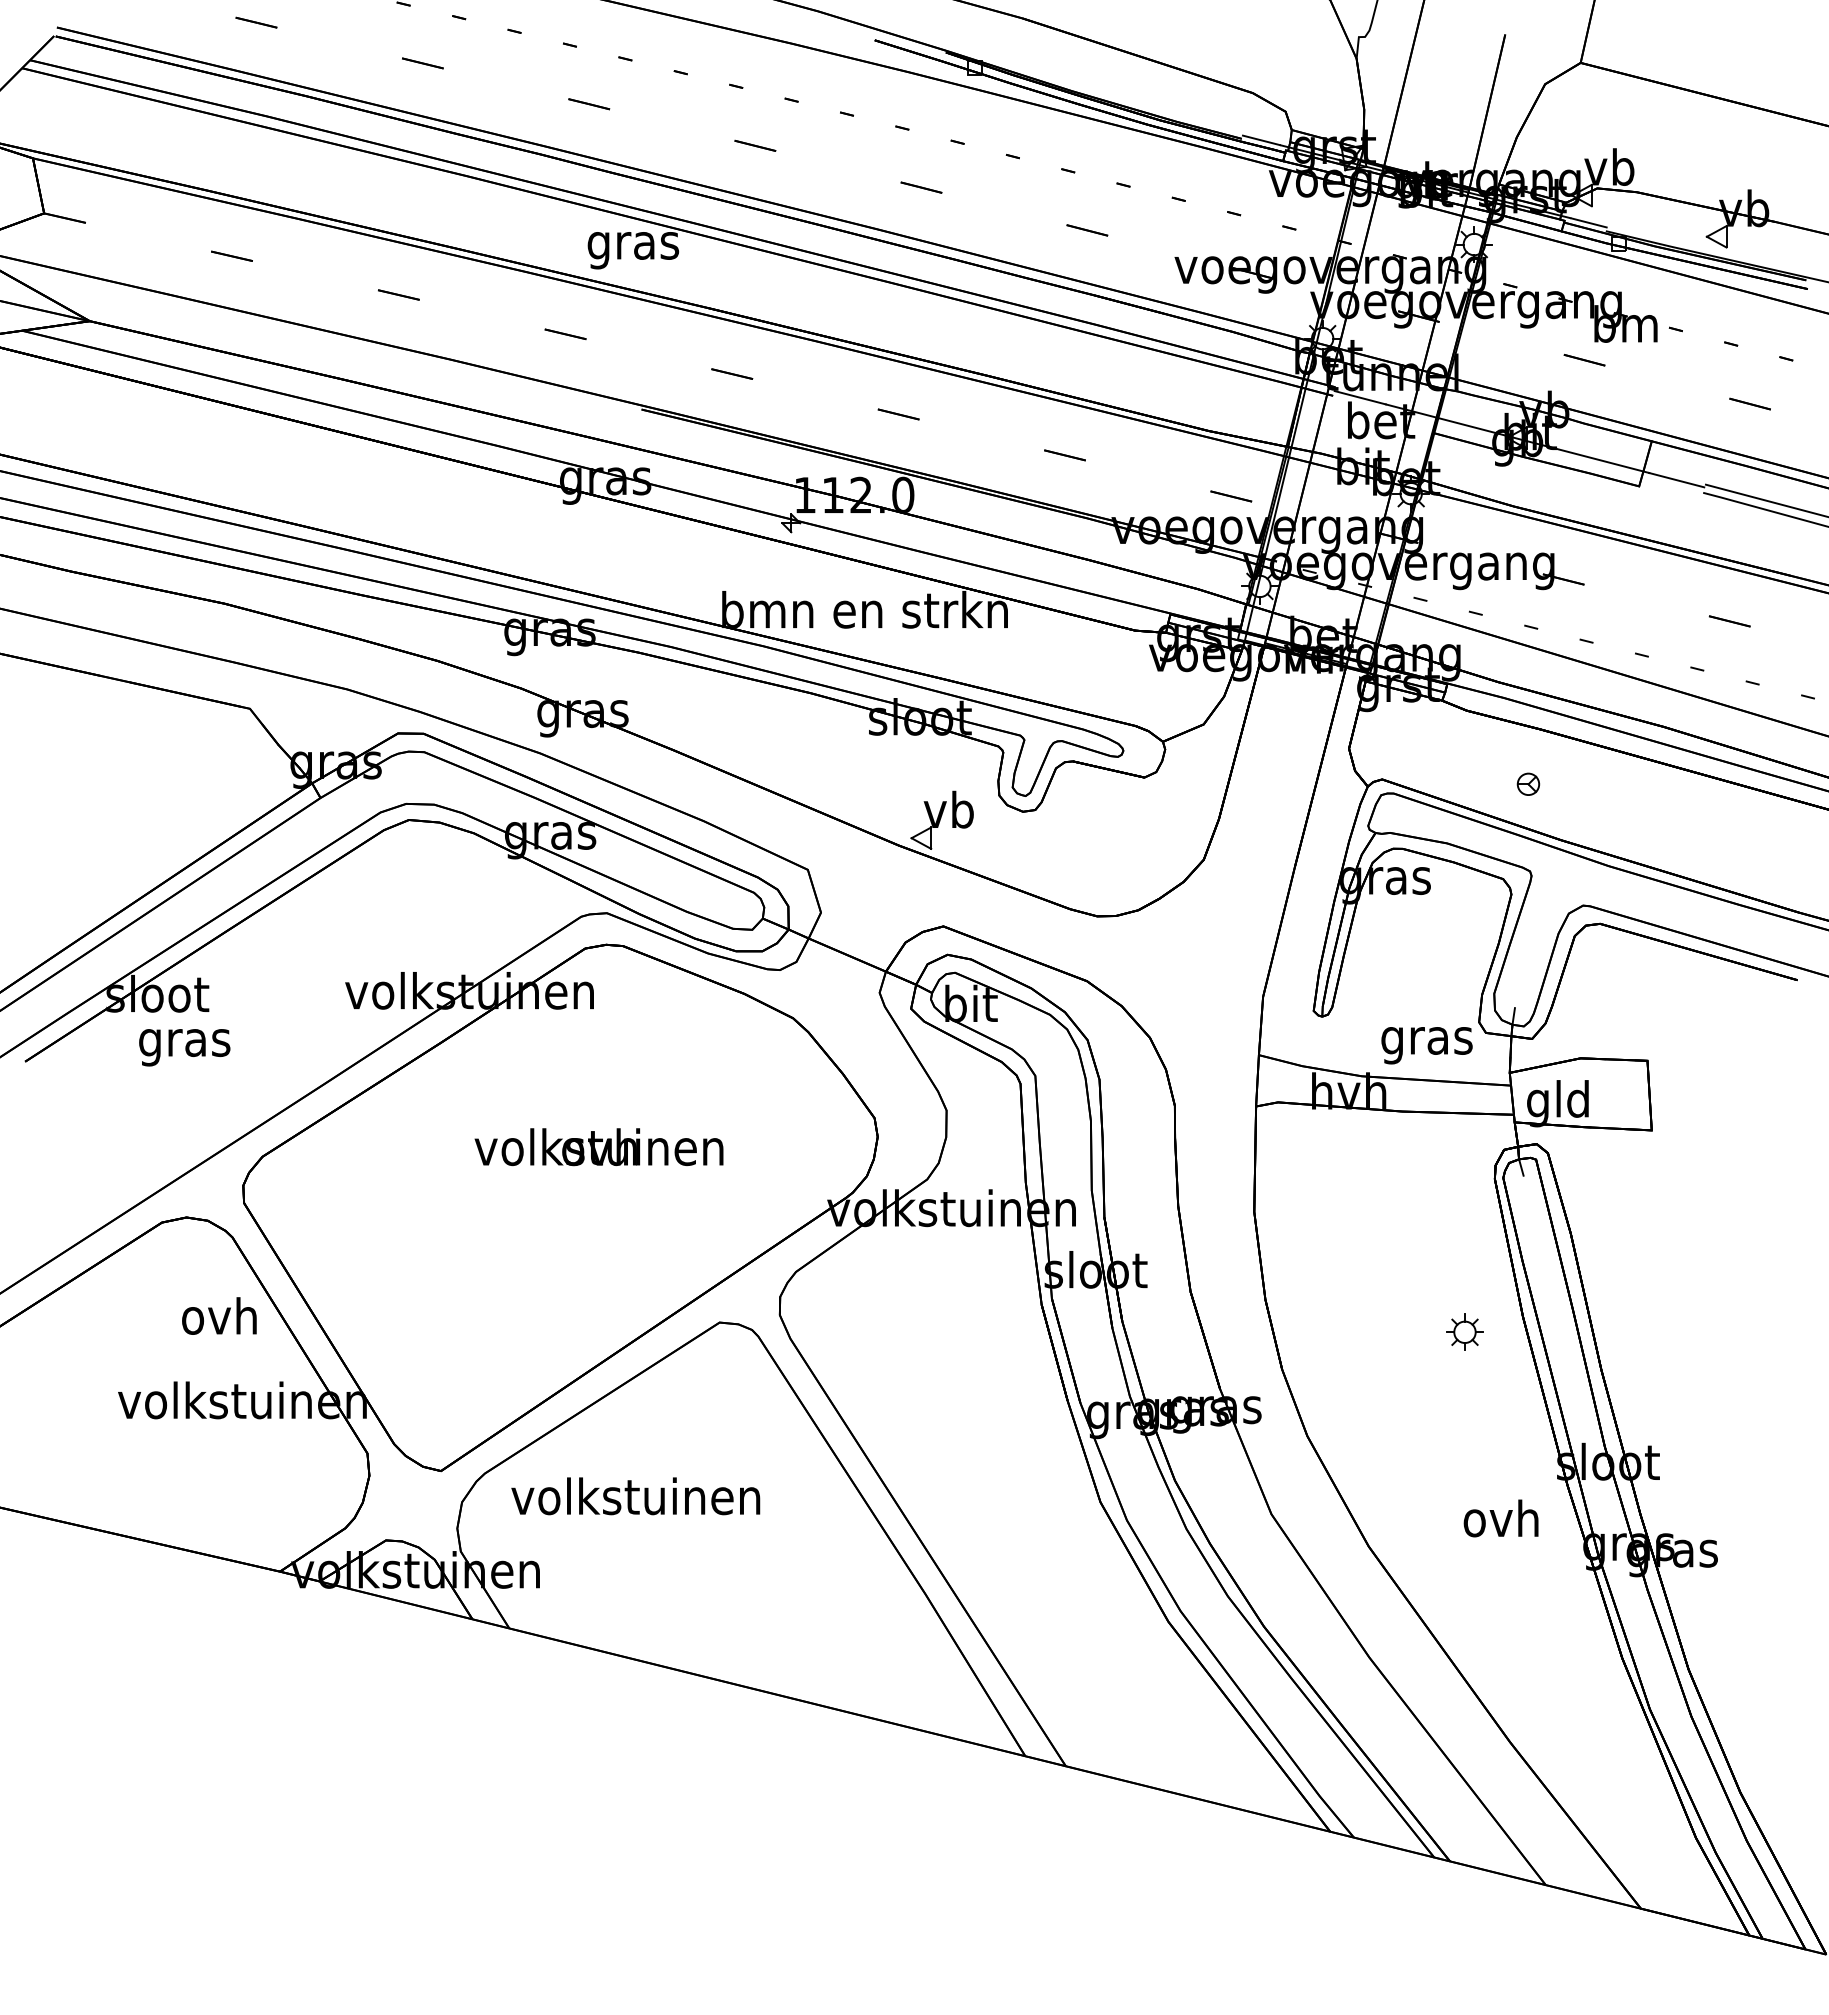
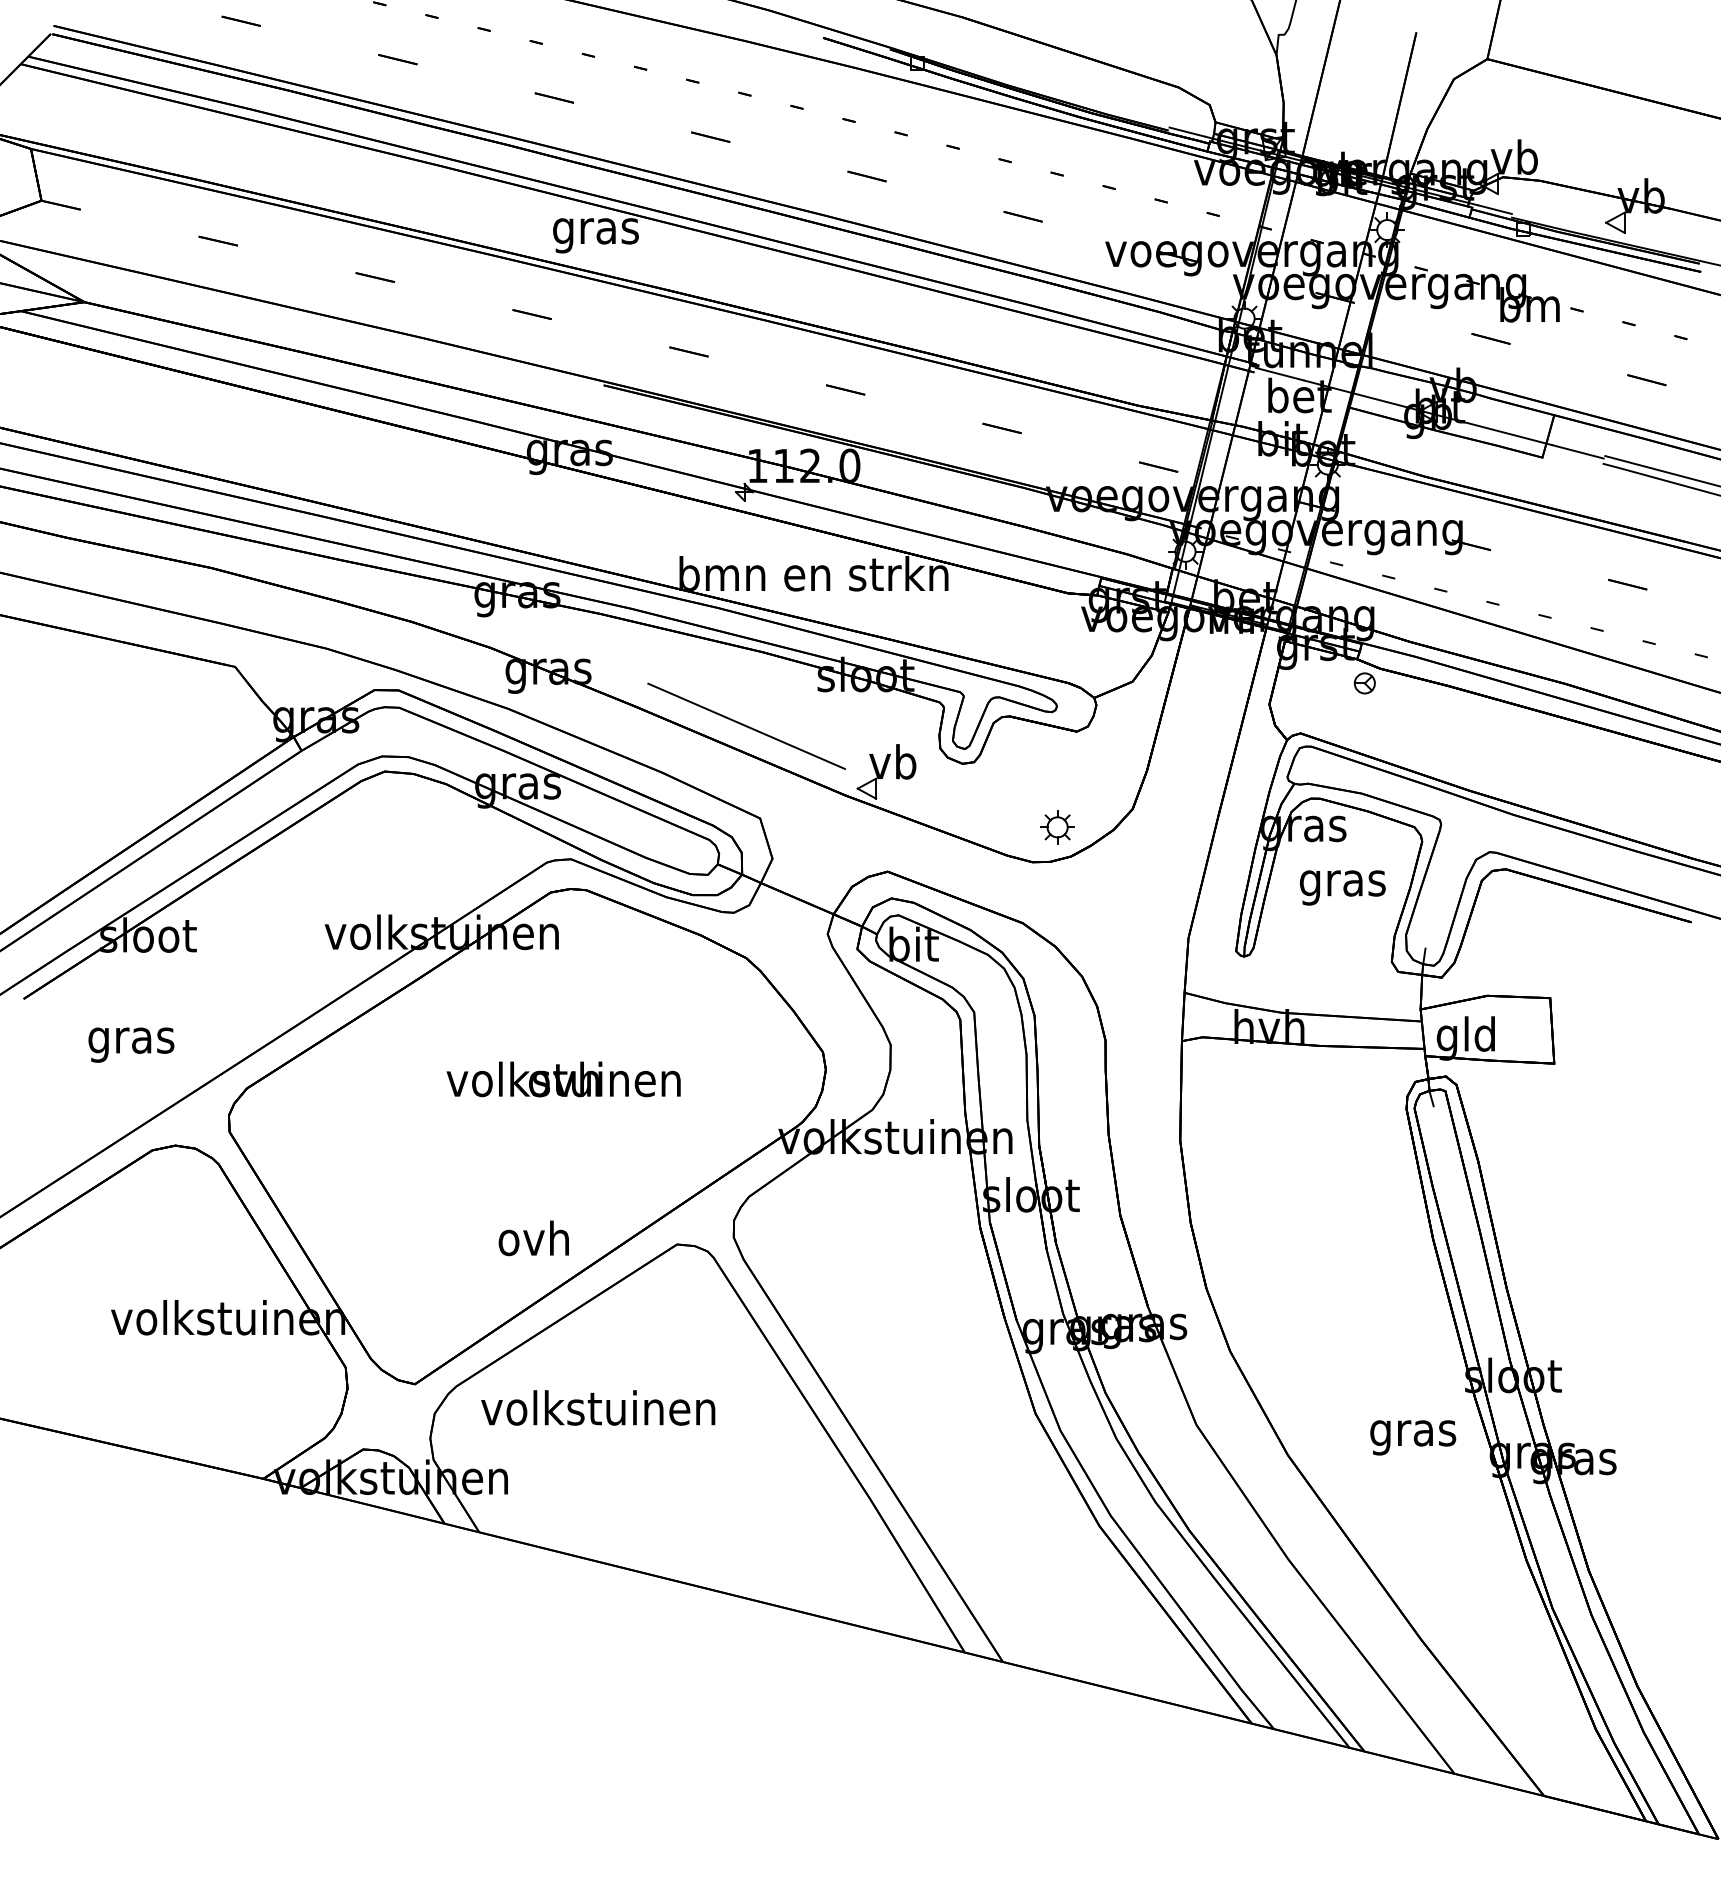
line: (793, 771) -> (746, 725), added
part: (1528, 783) -> (1364, 682), moved
text: (1426, 1045) -> (1342, 887), moved
text: (184, 1047) -> (131, 1044), moved
text: (219, 1315) -> (533, 1237), moved
part: (1464, 1331) -> (1057, 826), moved
text: (1501, 1522) -> (1412, 1432), ovh -> gras

